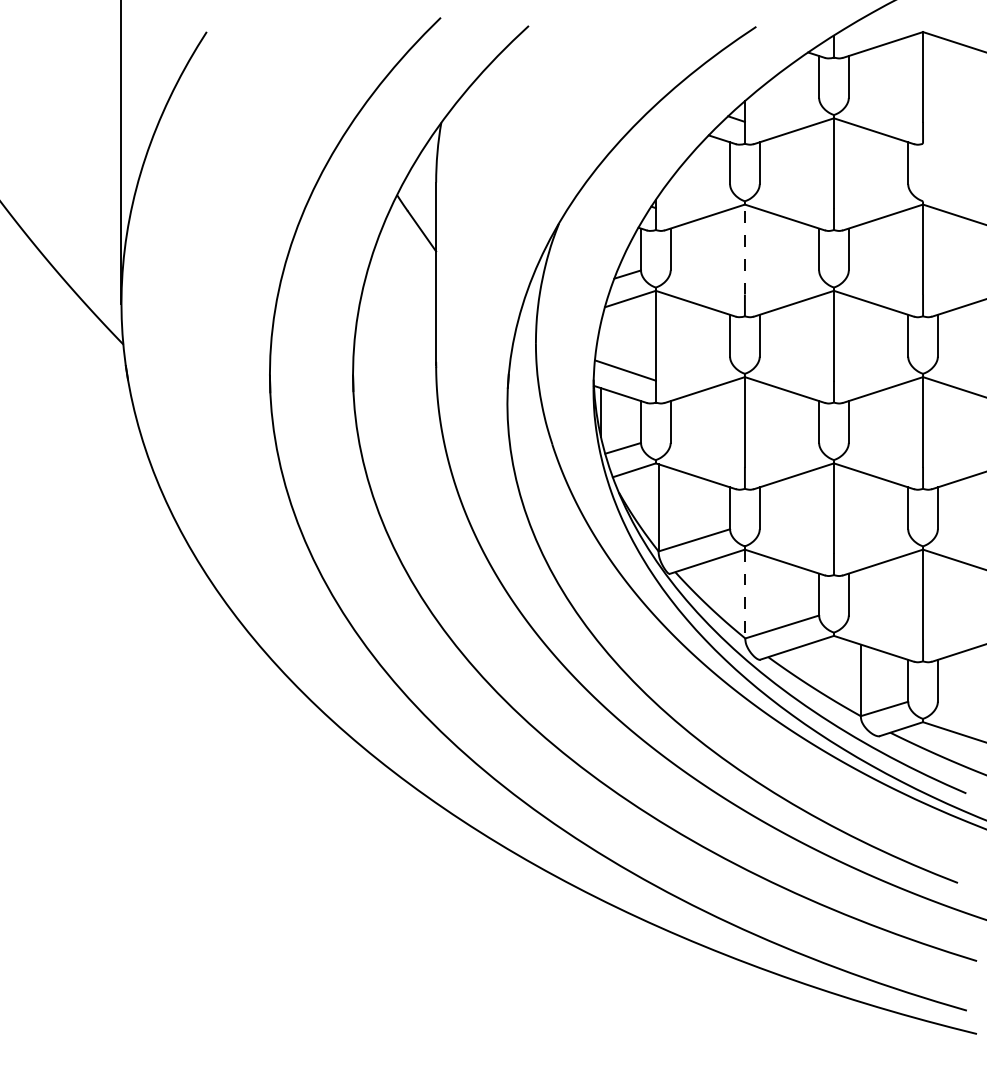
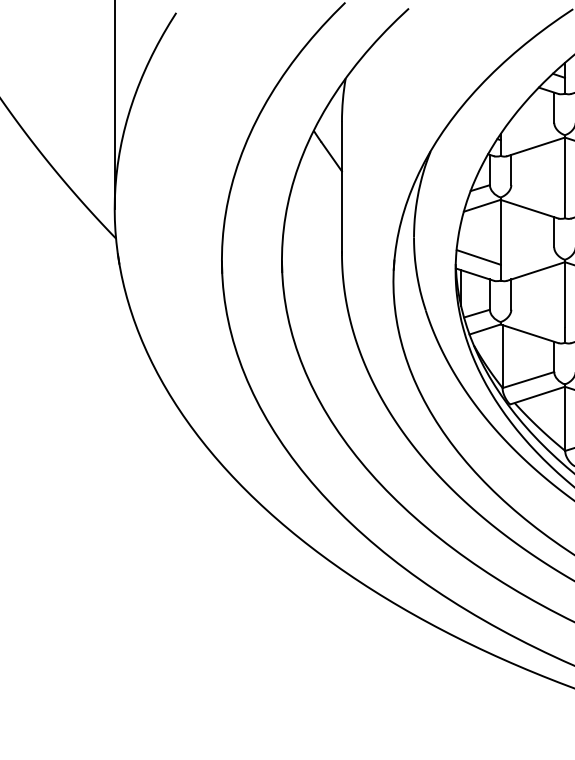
line: (744, 249) -> (564, 170), dashed -> solid
line: (745, 594) -> (565, 419), dashed -> solid

